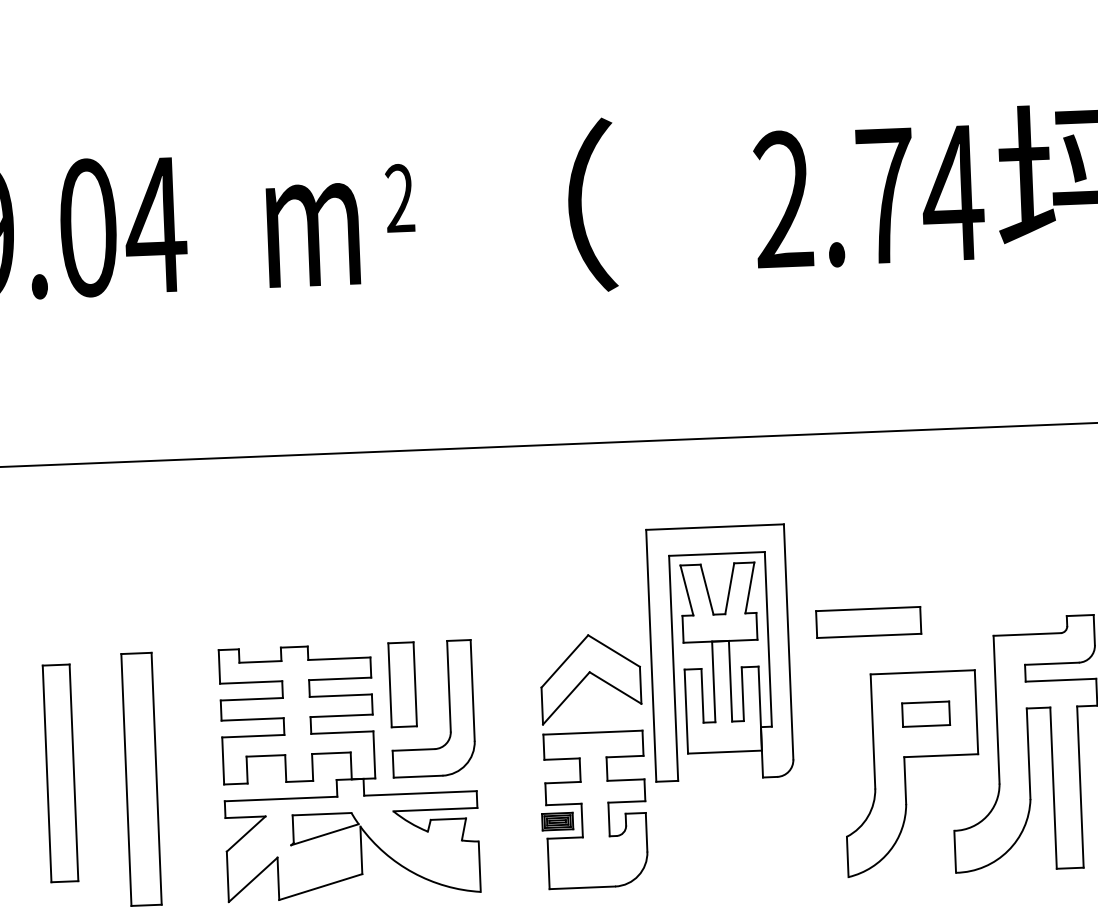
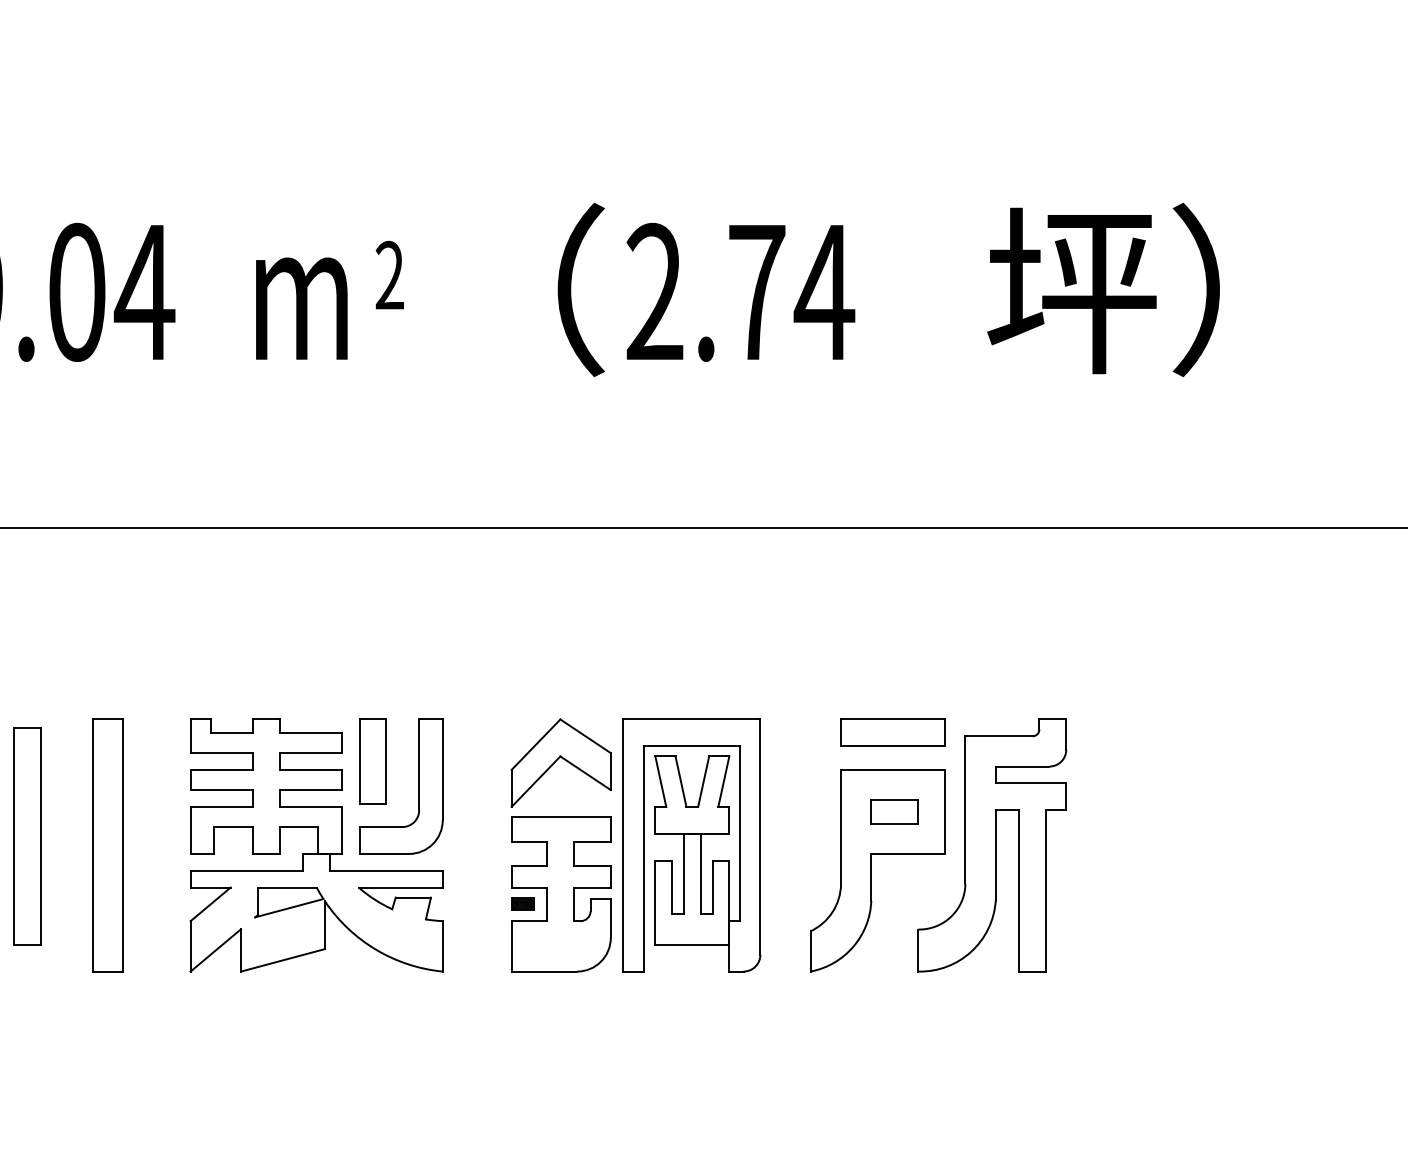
text: (868, 195) -> (740, 291), moved
part: (868, 622) -> (892, 732), moved
part: (720, 653) -> (691, 845), moved
part: (557, 820) -> (522, 903), size x0.71

